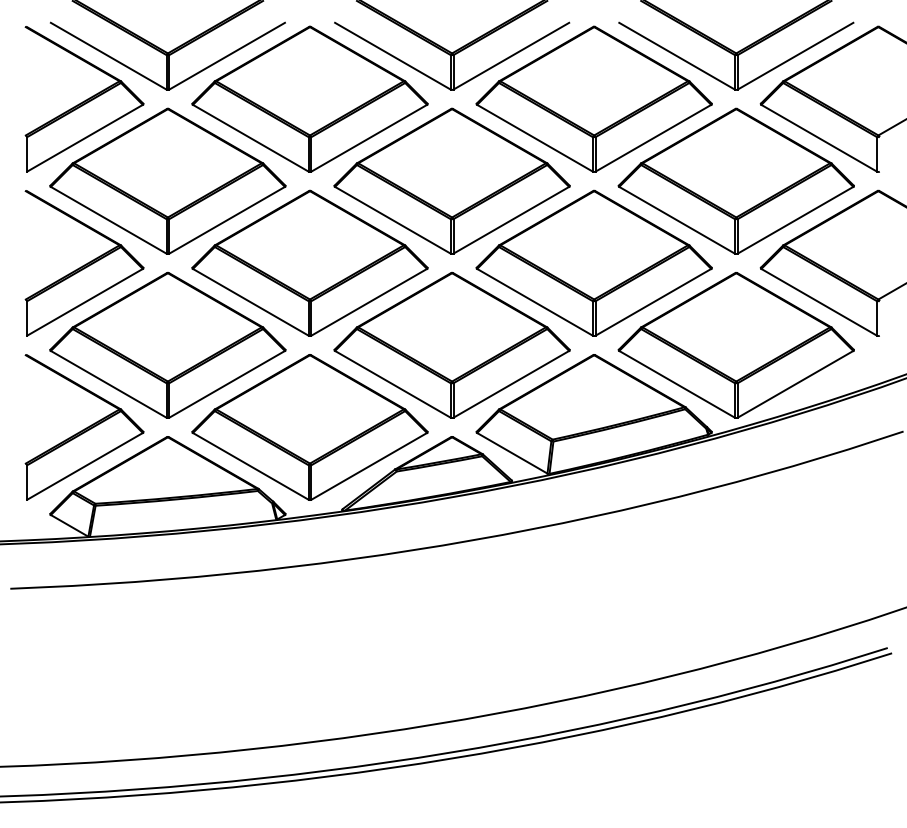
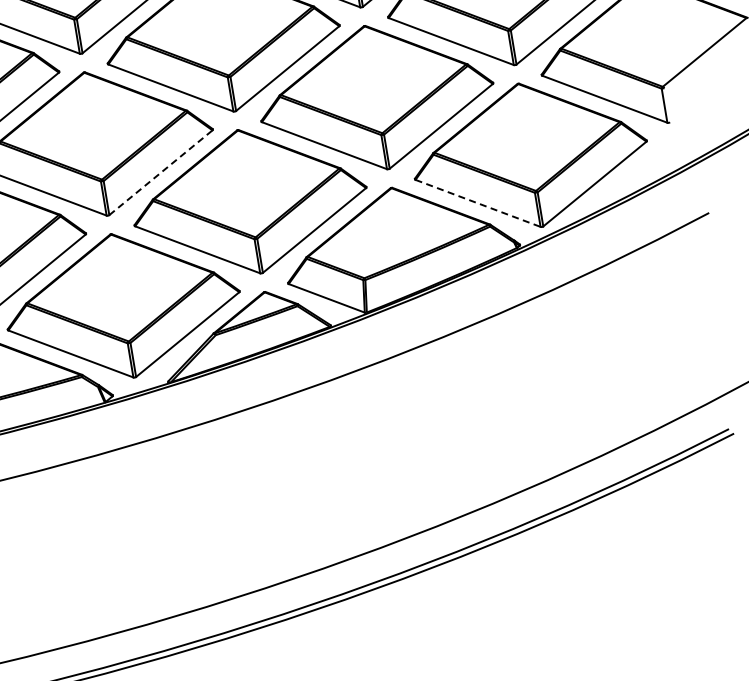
line: (369, 302) -> (161, 172), solid -> dashed
line: (677, 384) -> (478, 203), solid -> dashed

